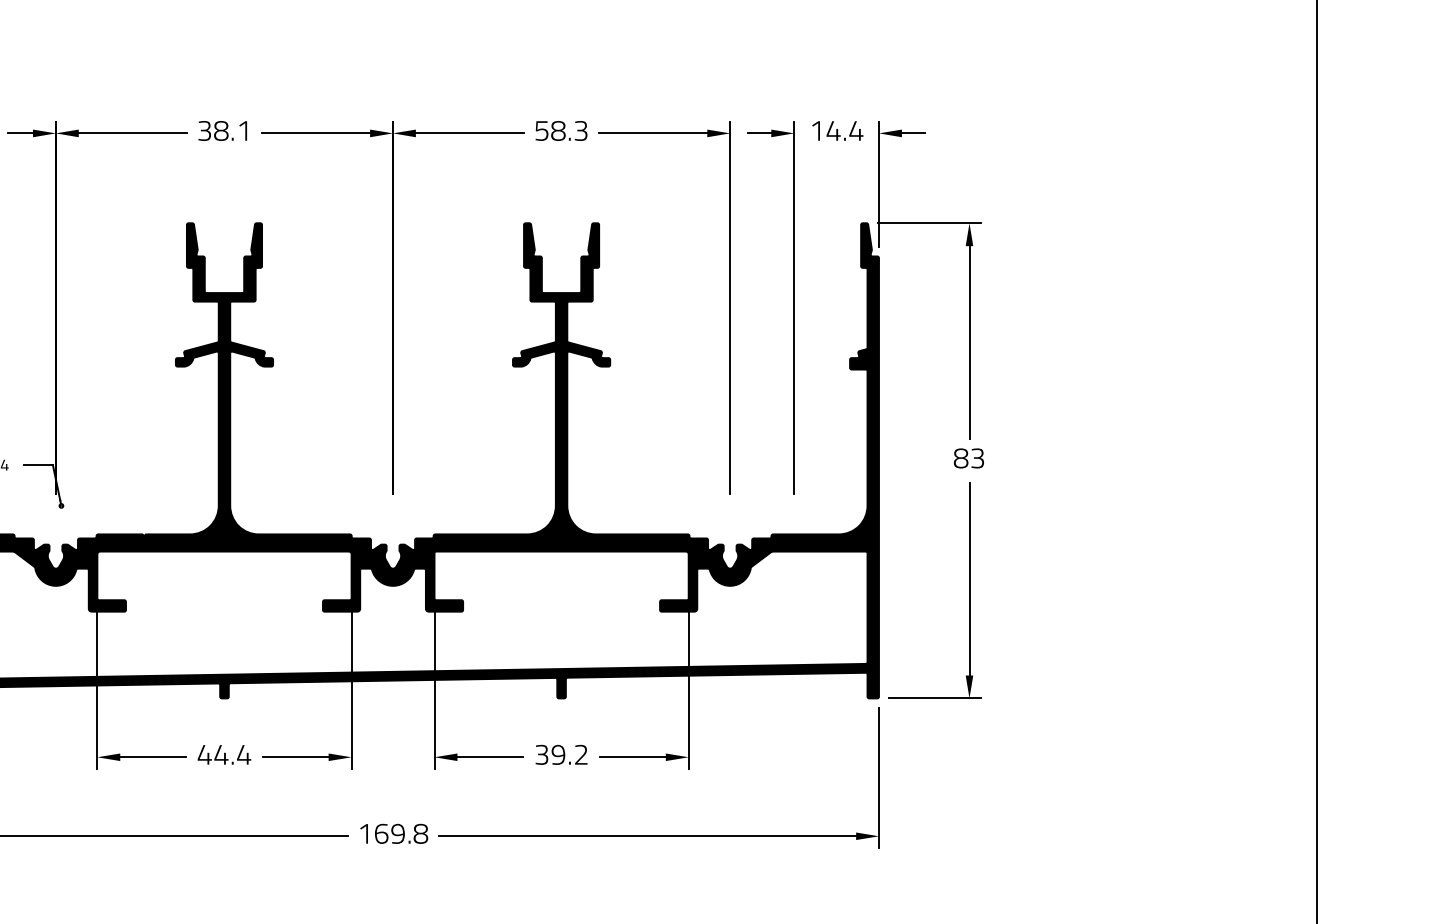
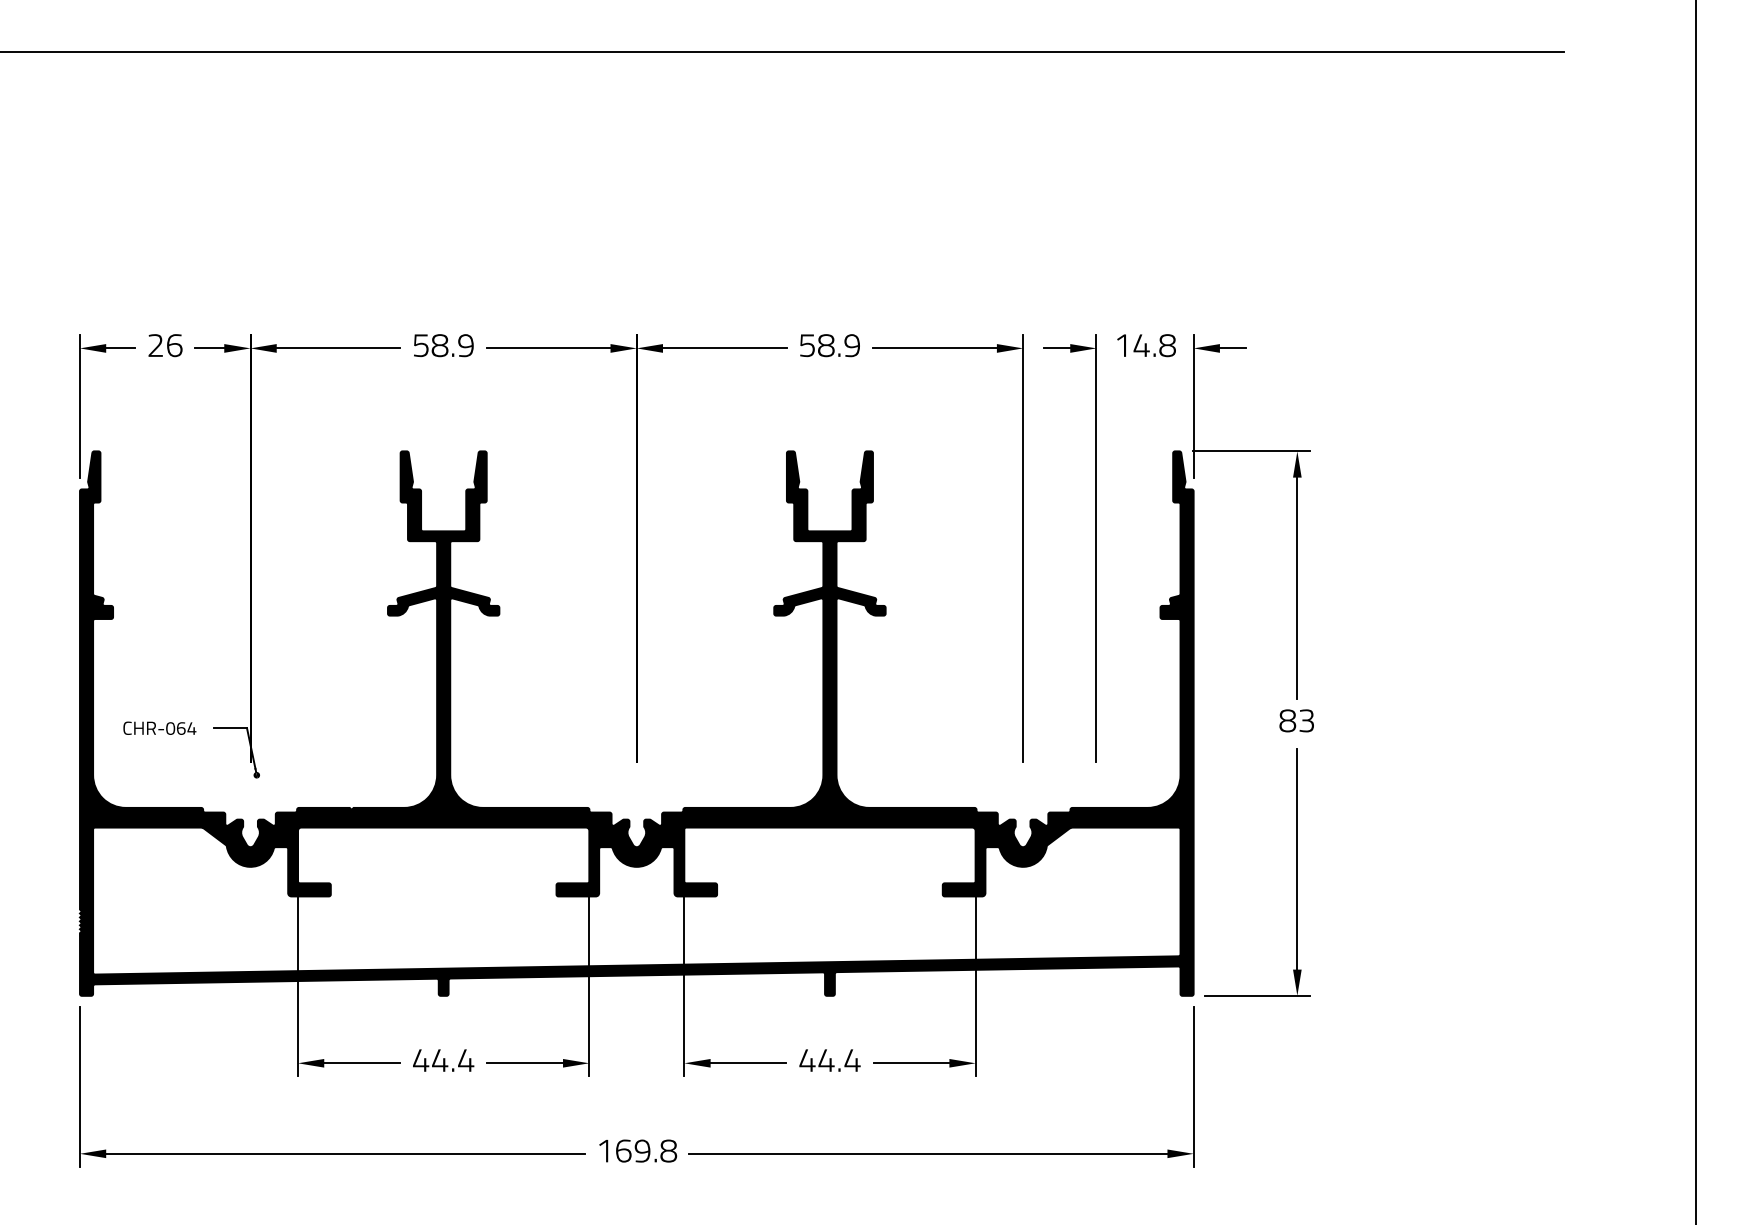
text: (224, 130) -> (443, 345), 38.1 -> 58.9
text: (580, 130) -> (851, 345), 58.3 -> 58.9
text: (856, 130) -> (1167, 345), 14.4 -> 14.8
text: (561, 754) -> (829, 1060), 39.2 -> 44.4

